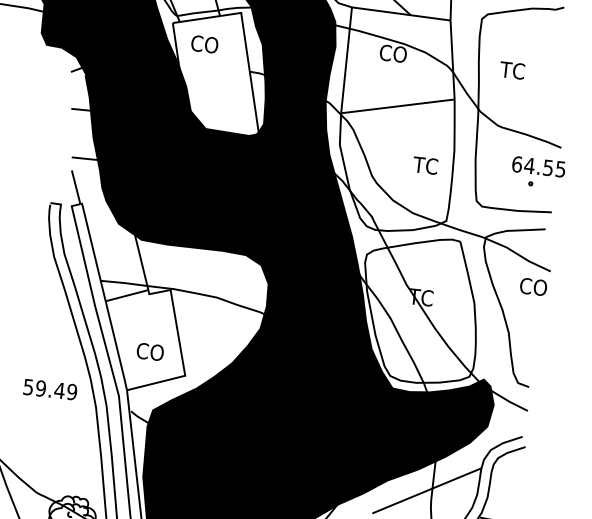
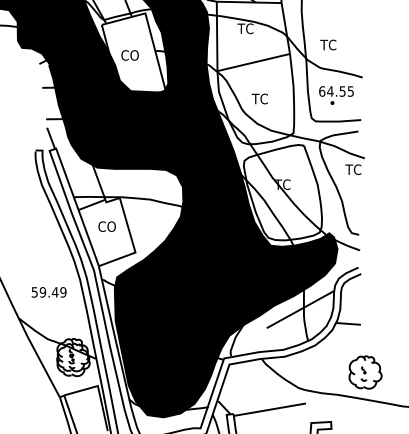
text: (203, 44) -> (129, 55), moved
text: (392, 53) -> (246, 28), CO -> TC
text: (512, 69) -> (328, 44), moved
text: (424, 164) -> (259, 98), moved
part: (538, 172) -> (336, 95), moved
text: (533, 286) -> (354, 169), CO -> TC
text: (149, 351) -> (106, 226), moved
text: (49, 389) -> (48, 292), moved

